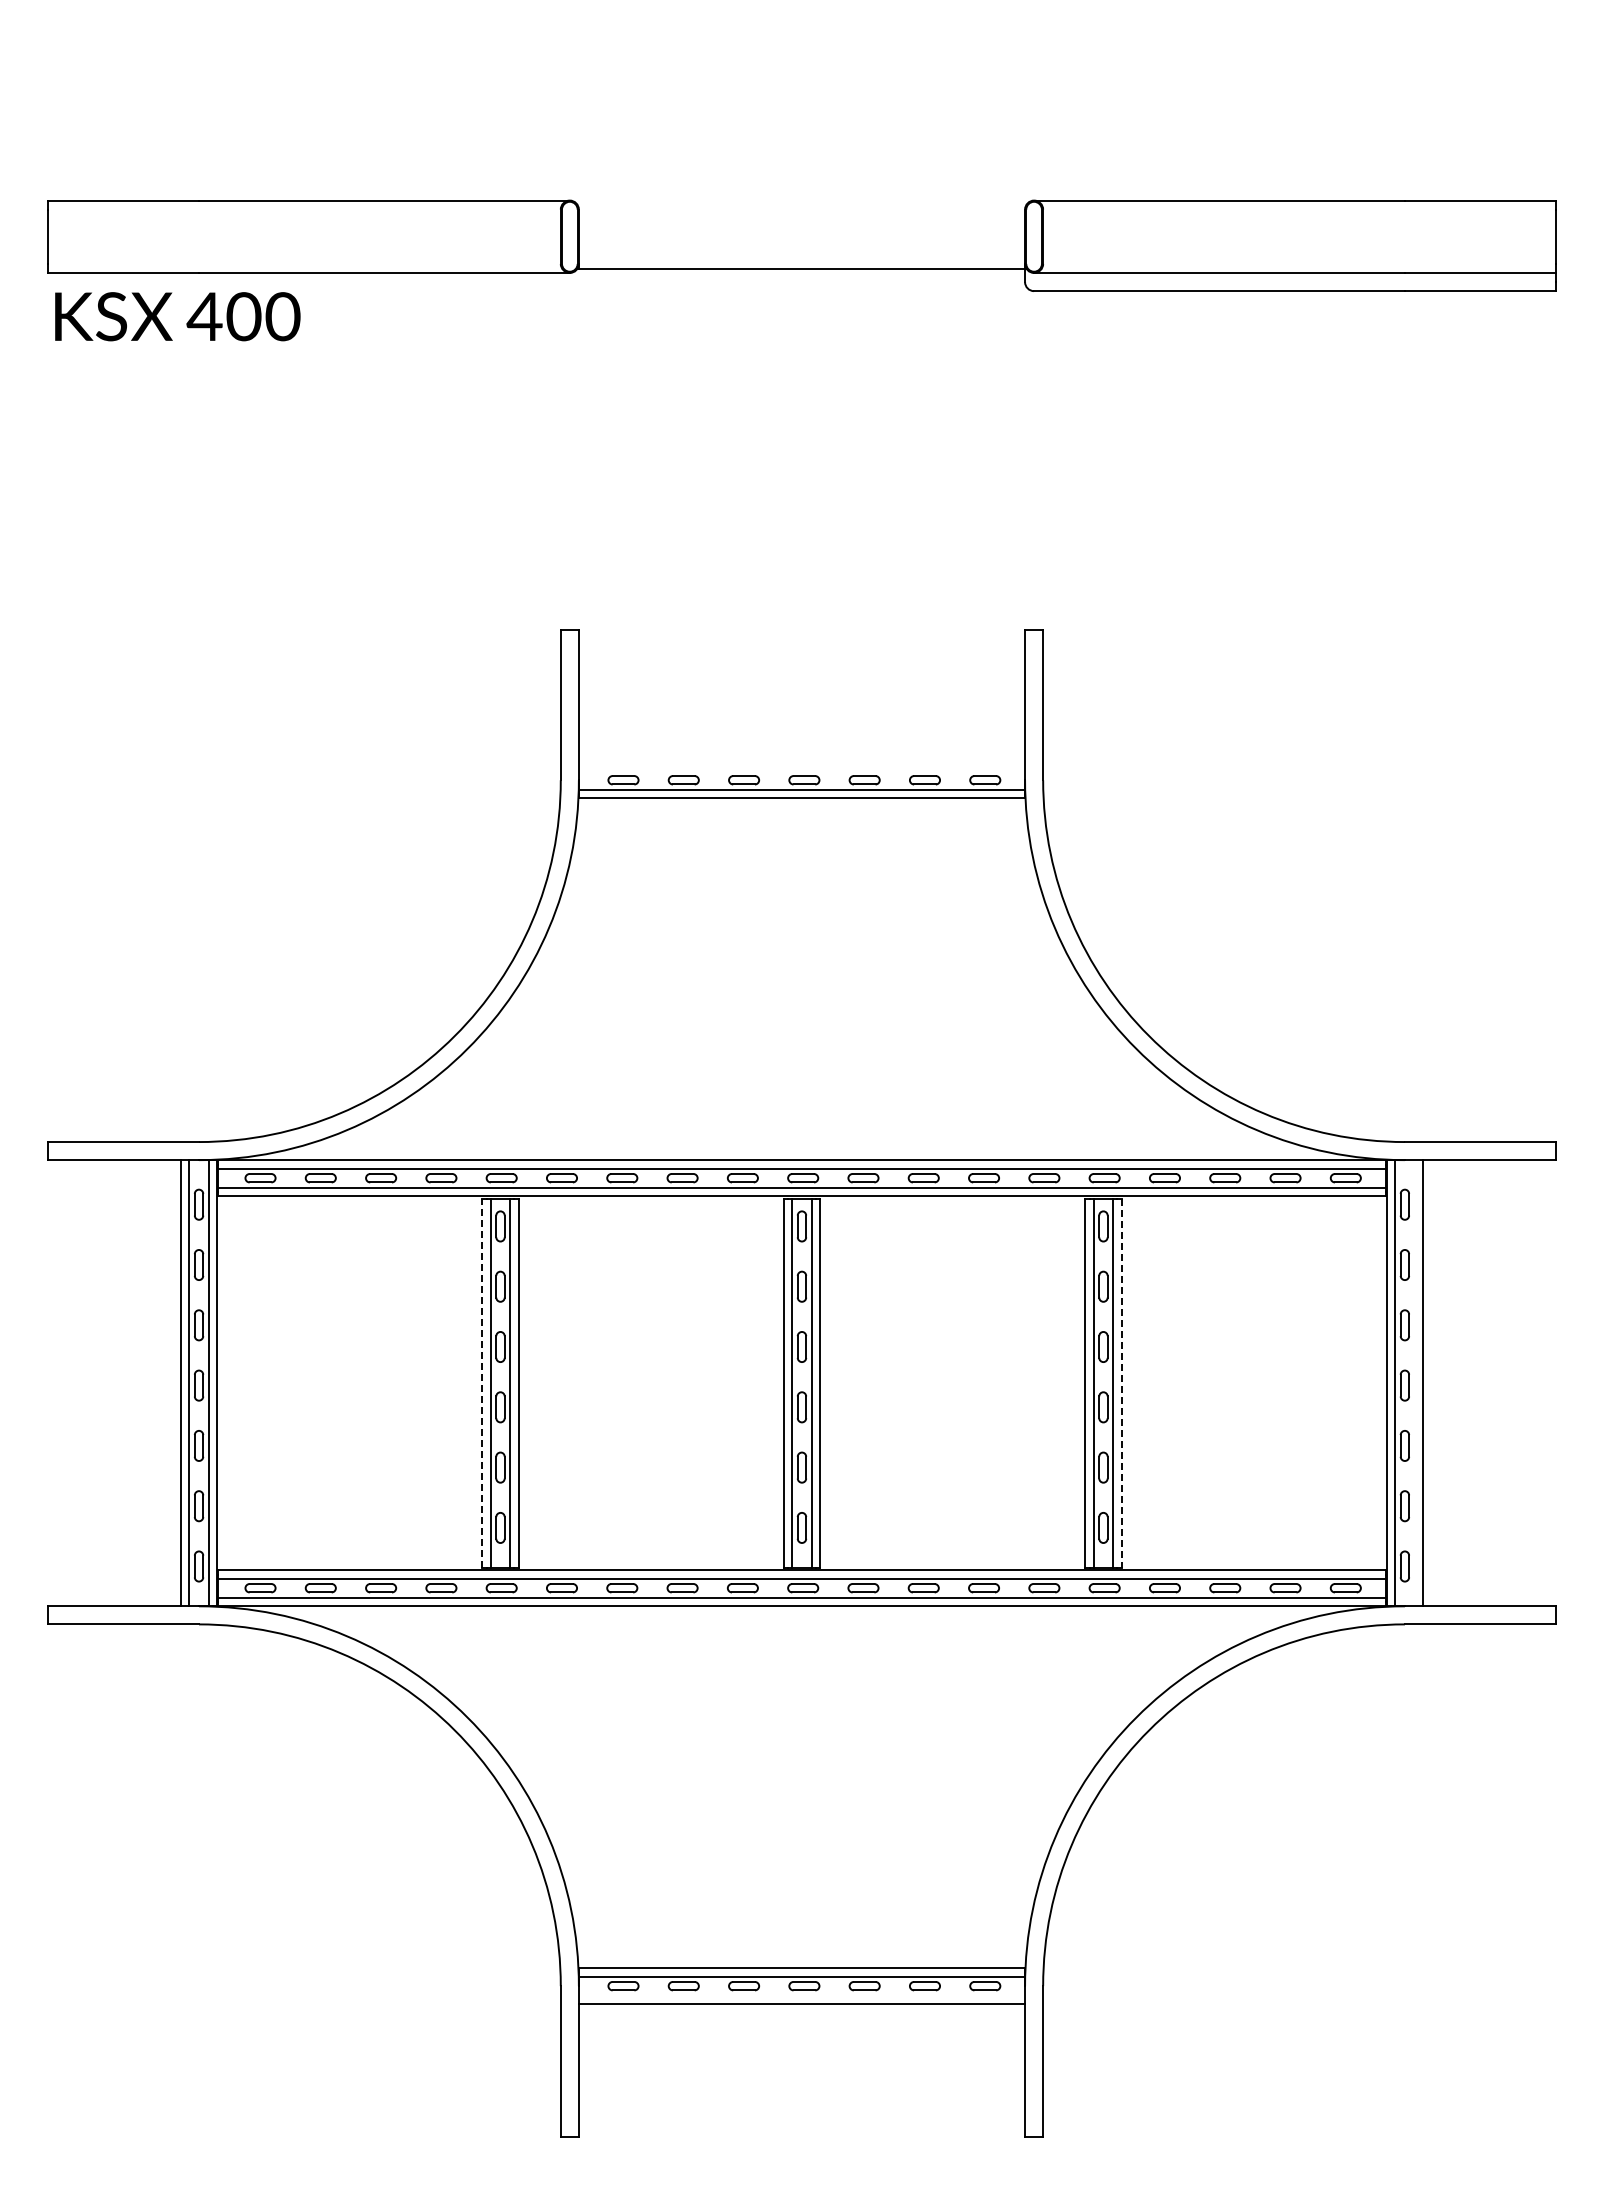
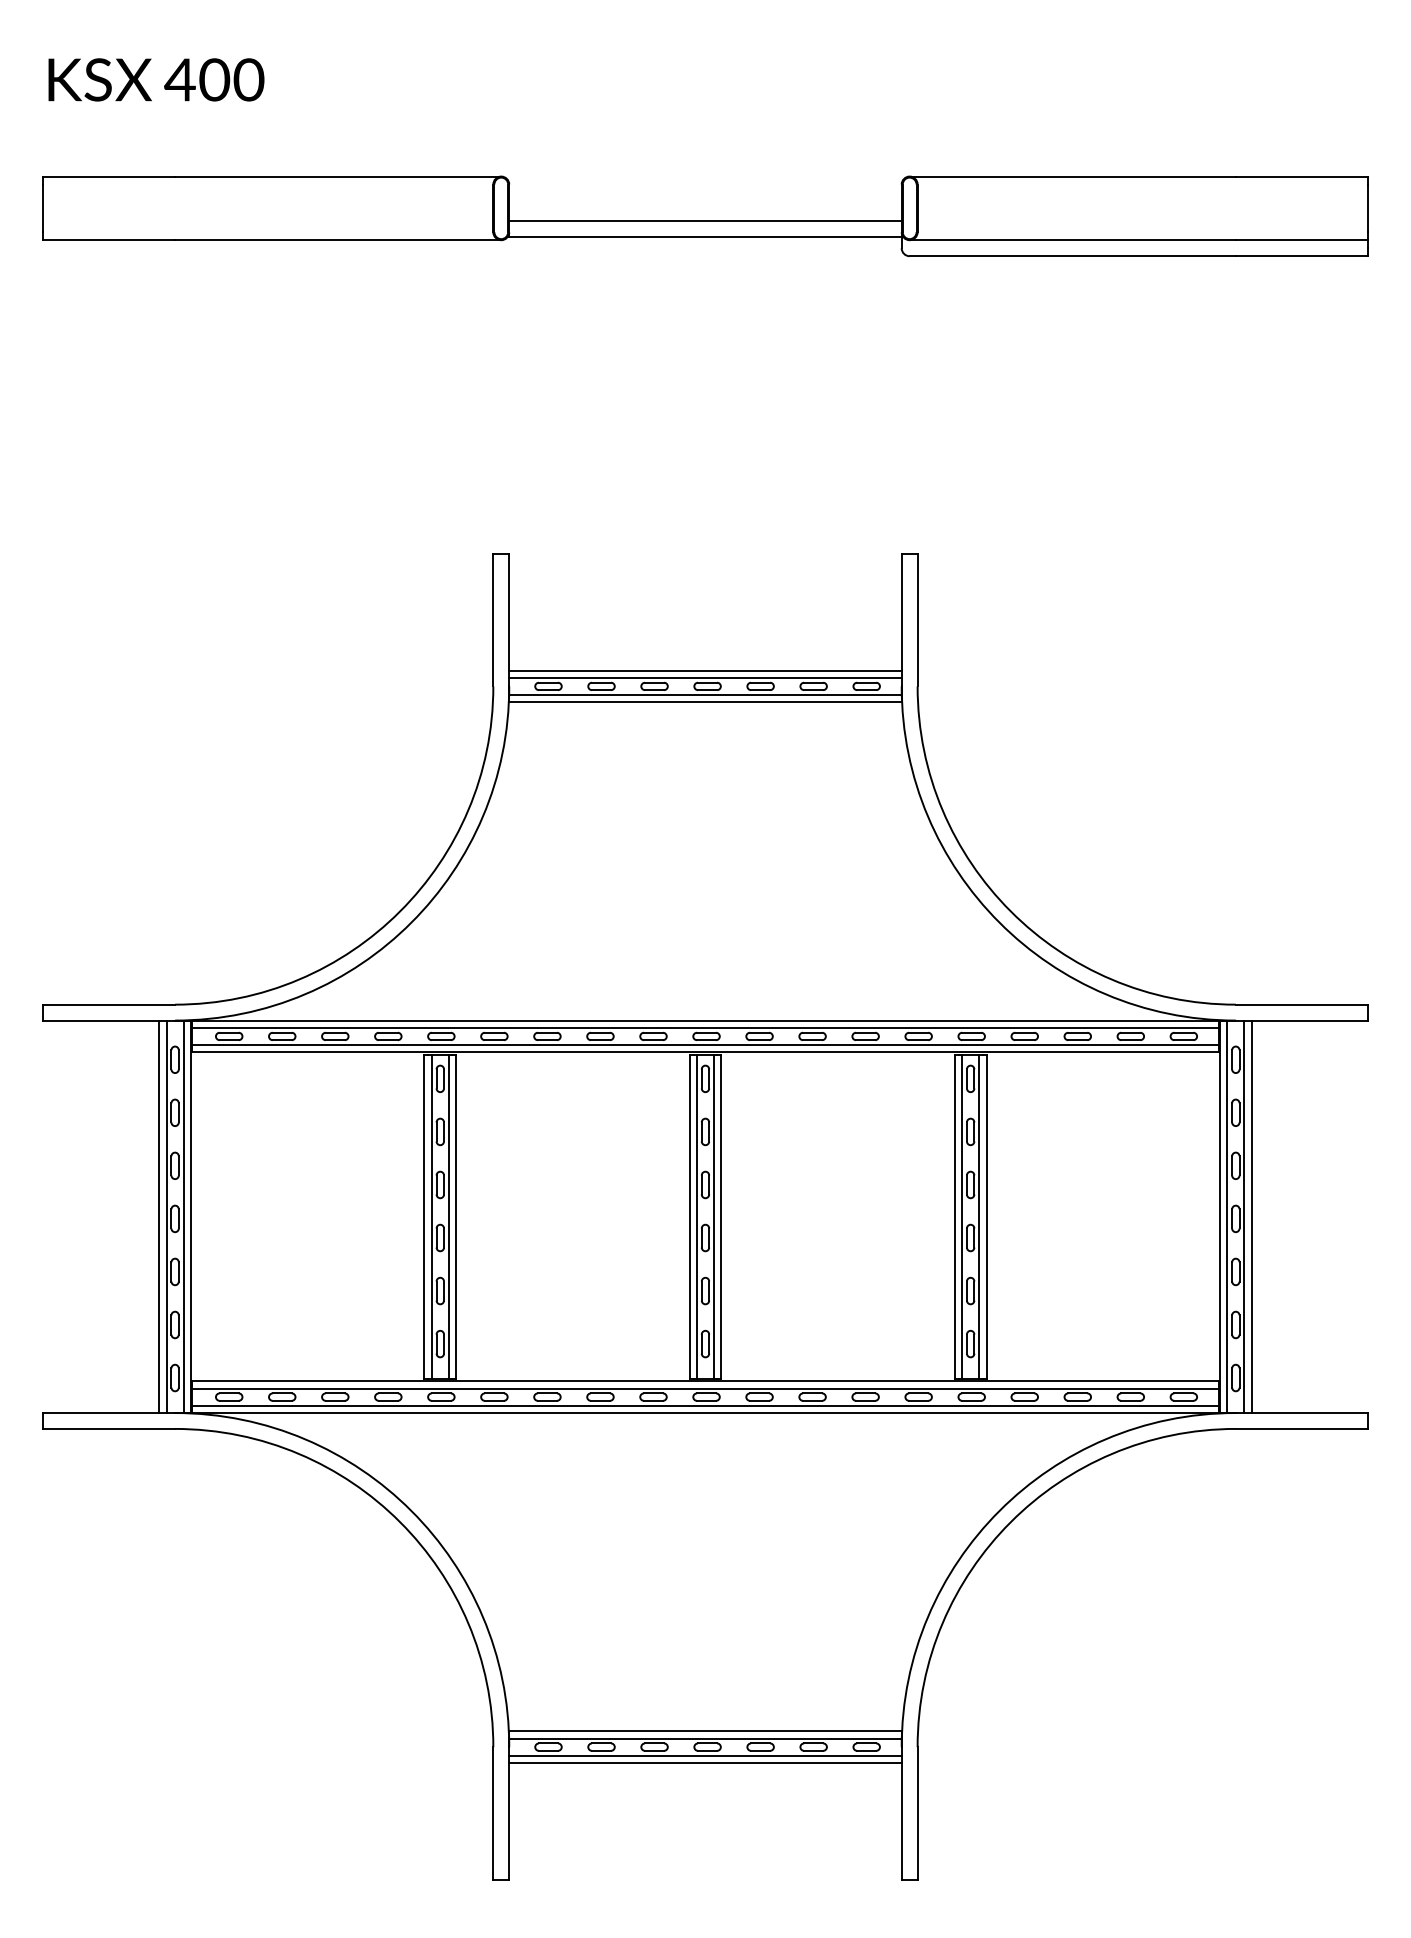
line: (801, 251) -> (705, 221), added
text: (177, 316) -> (156, 79), moved
line: (801, 762) -> (705, 670), added
line: (801, 770) -> (705, 677), added
line: (482, 1383) -> (424, 1217), dashed -> solid
line: (1121, 1383) -> (986, 1217), dashed -> solid
line: (1414, 1383) -> (1244, 1217), added
line: (801, 1995) -> (705, 1755), added

